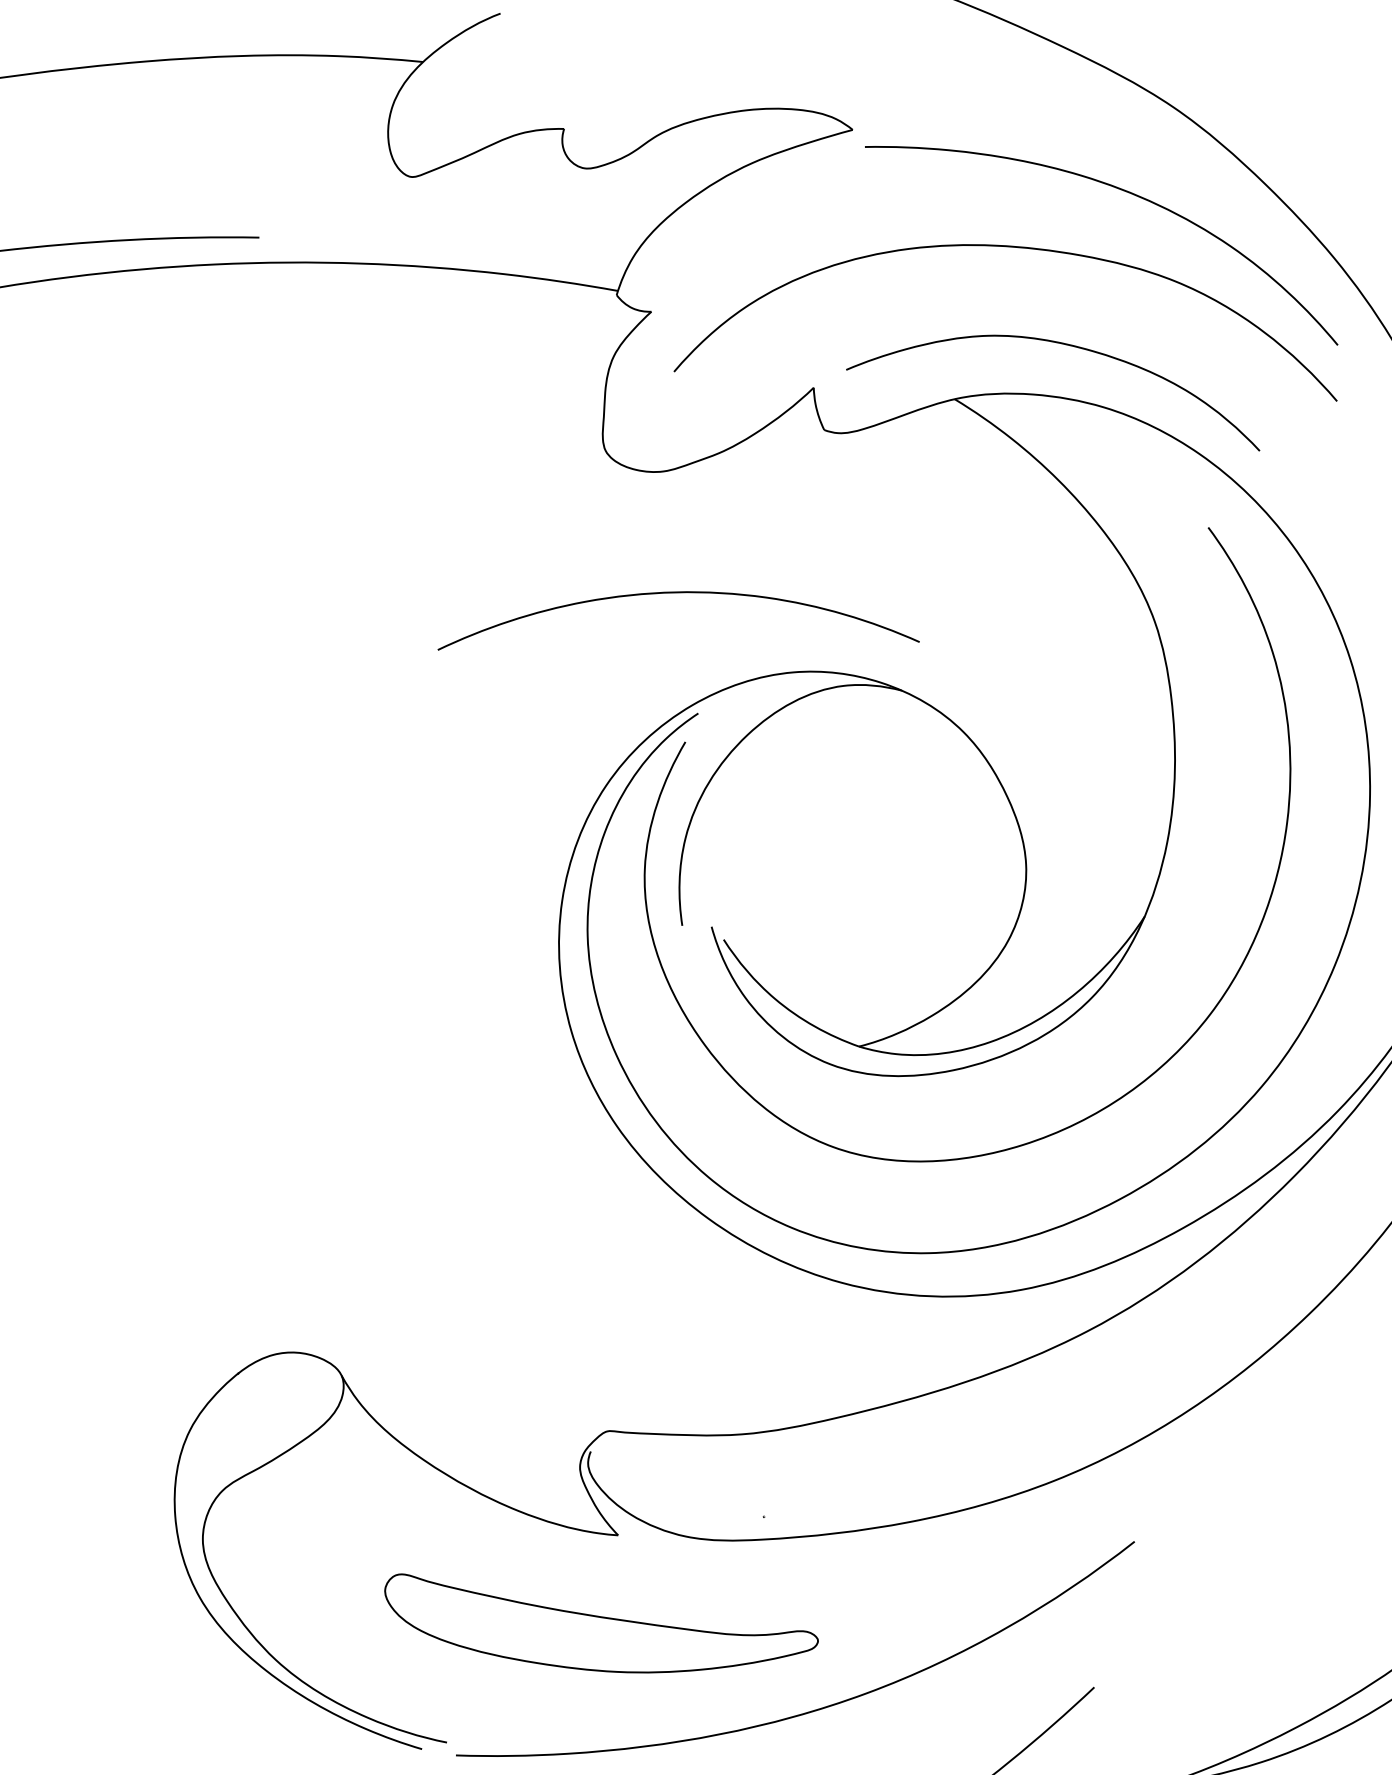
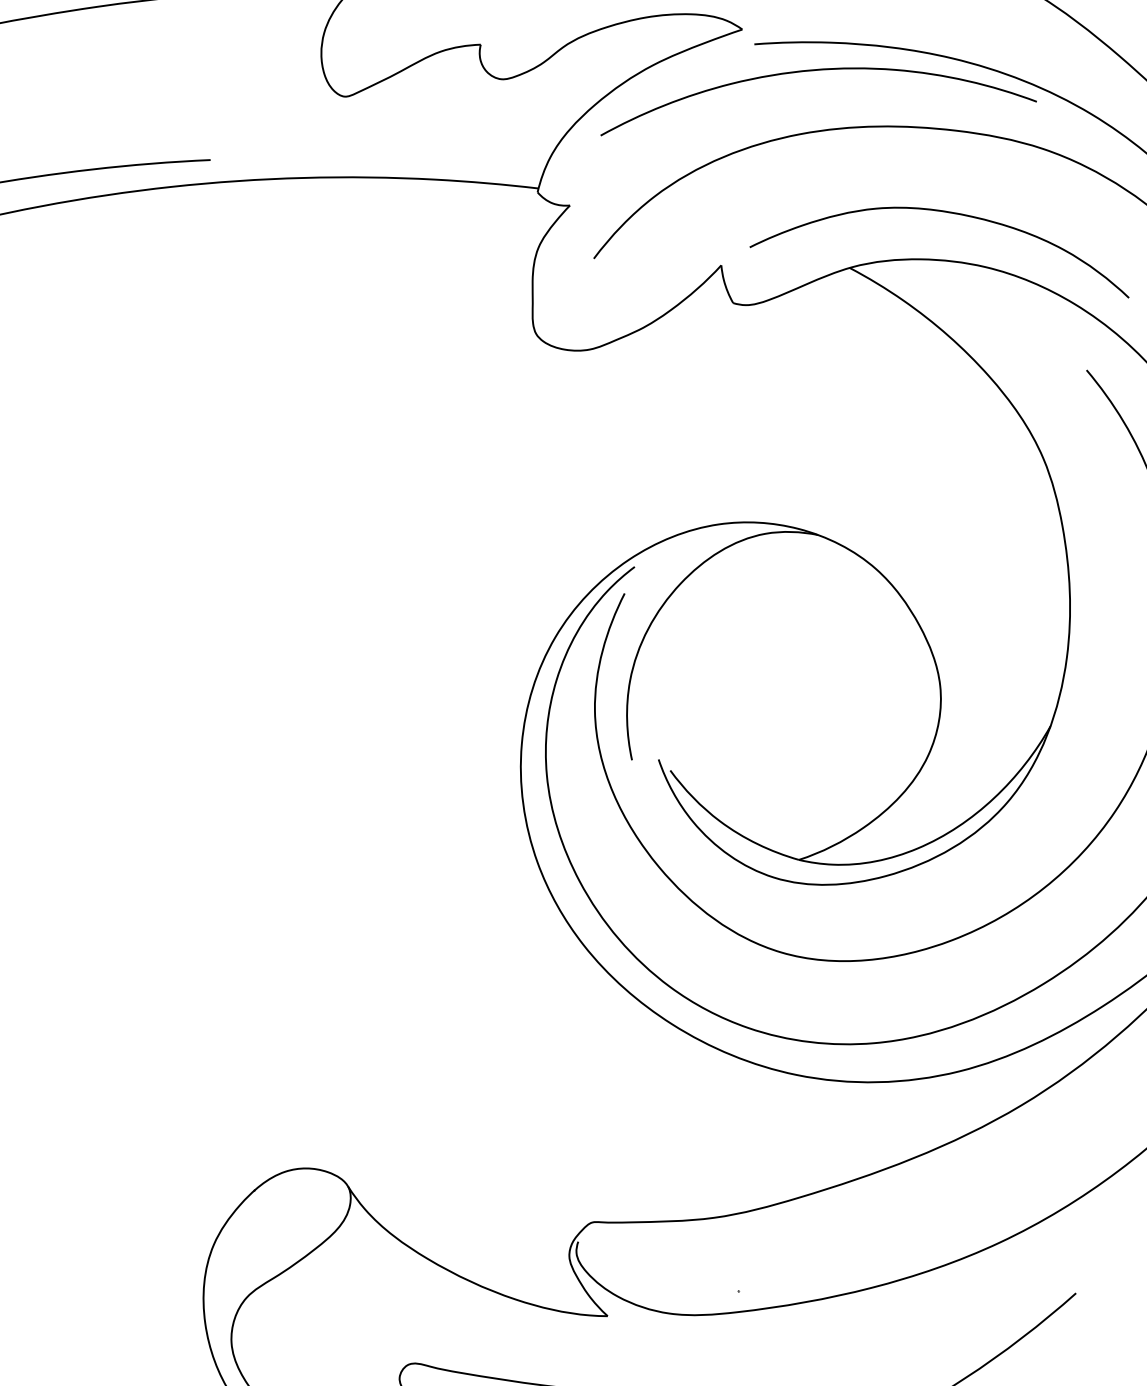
curve: (678, 593) -> (815, 71), moved

